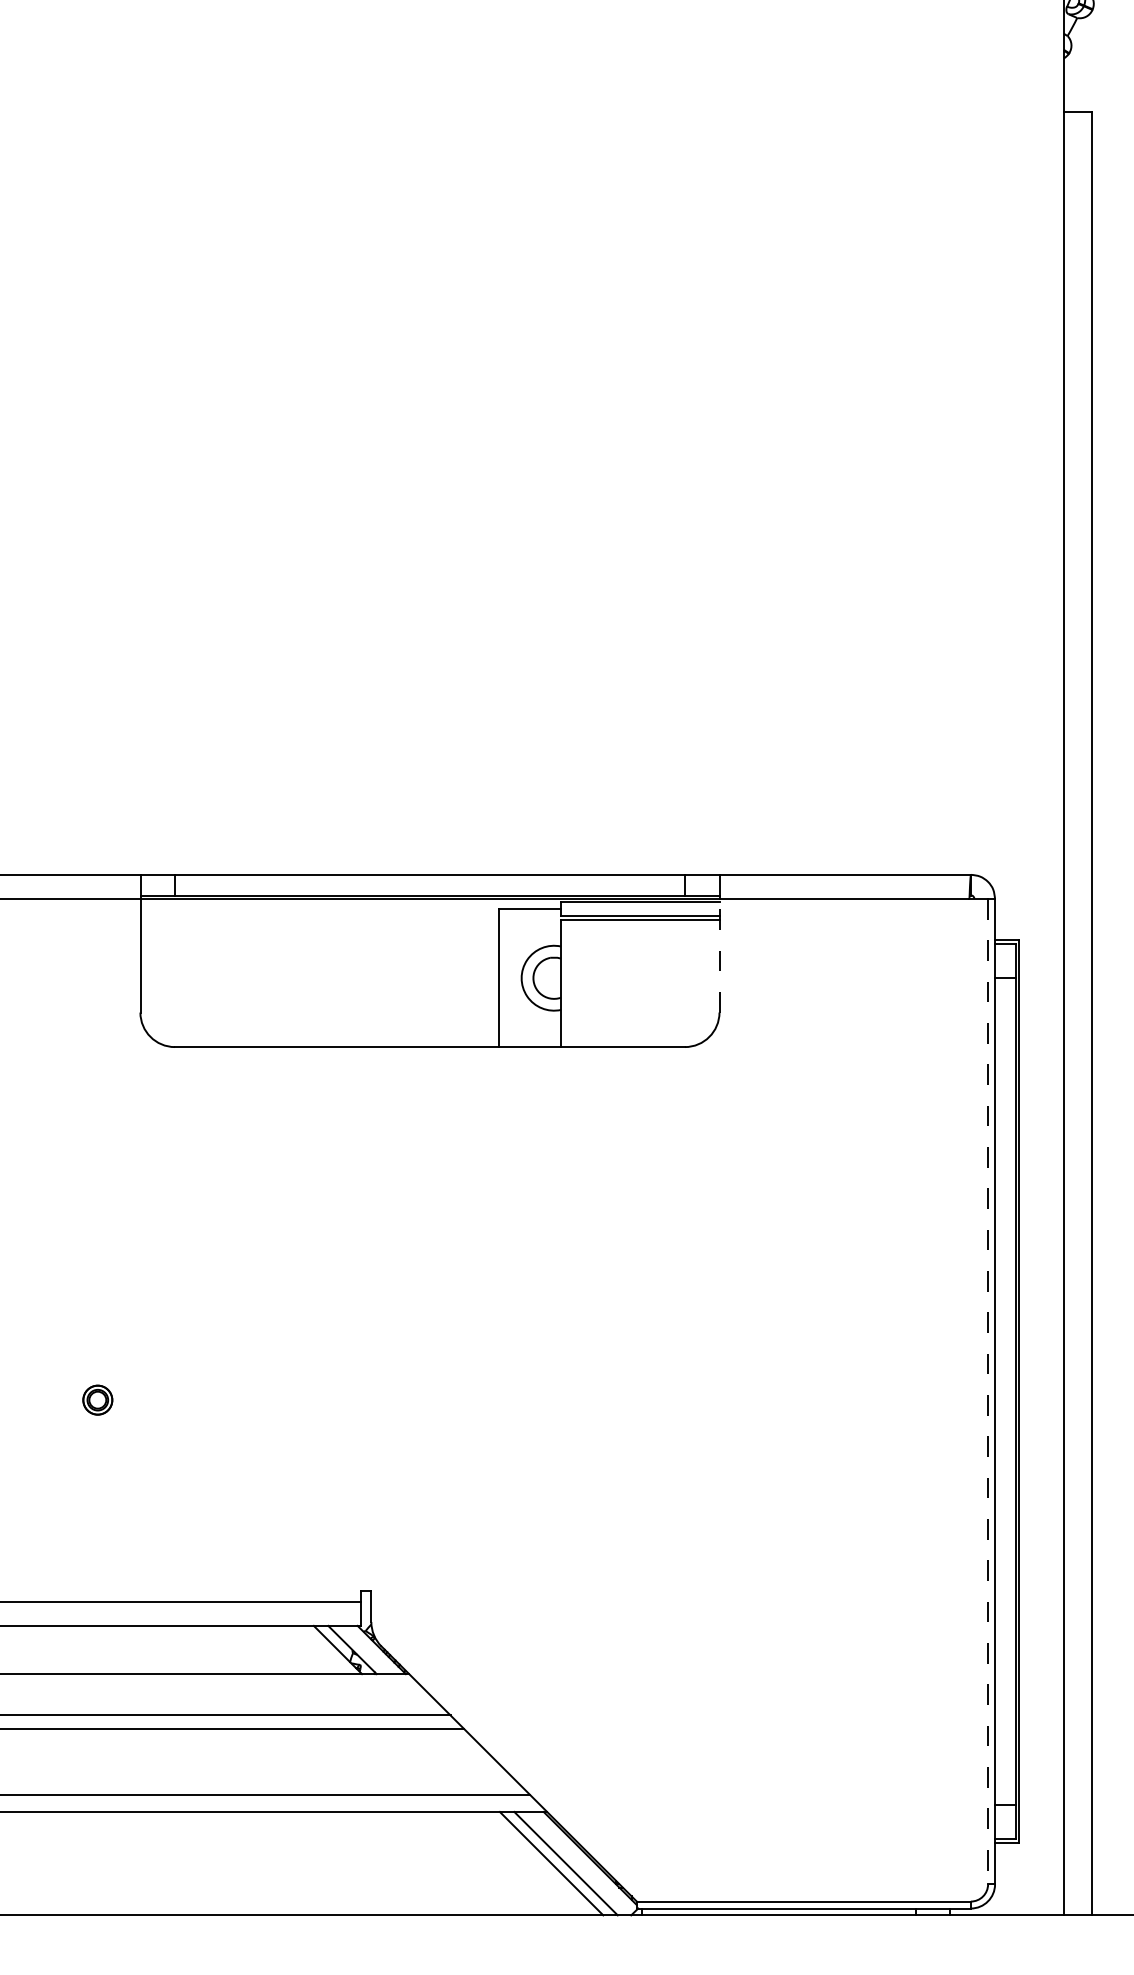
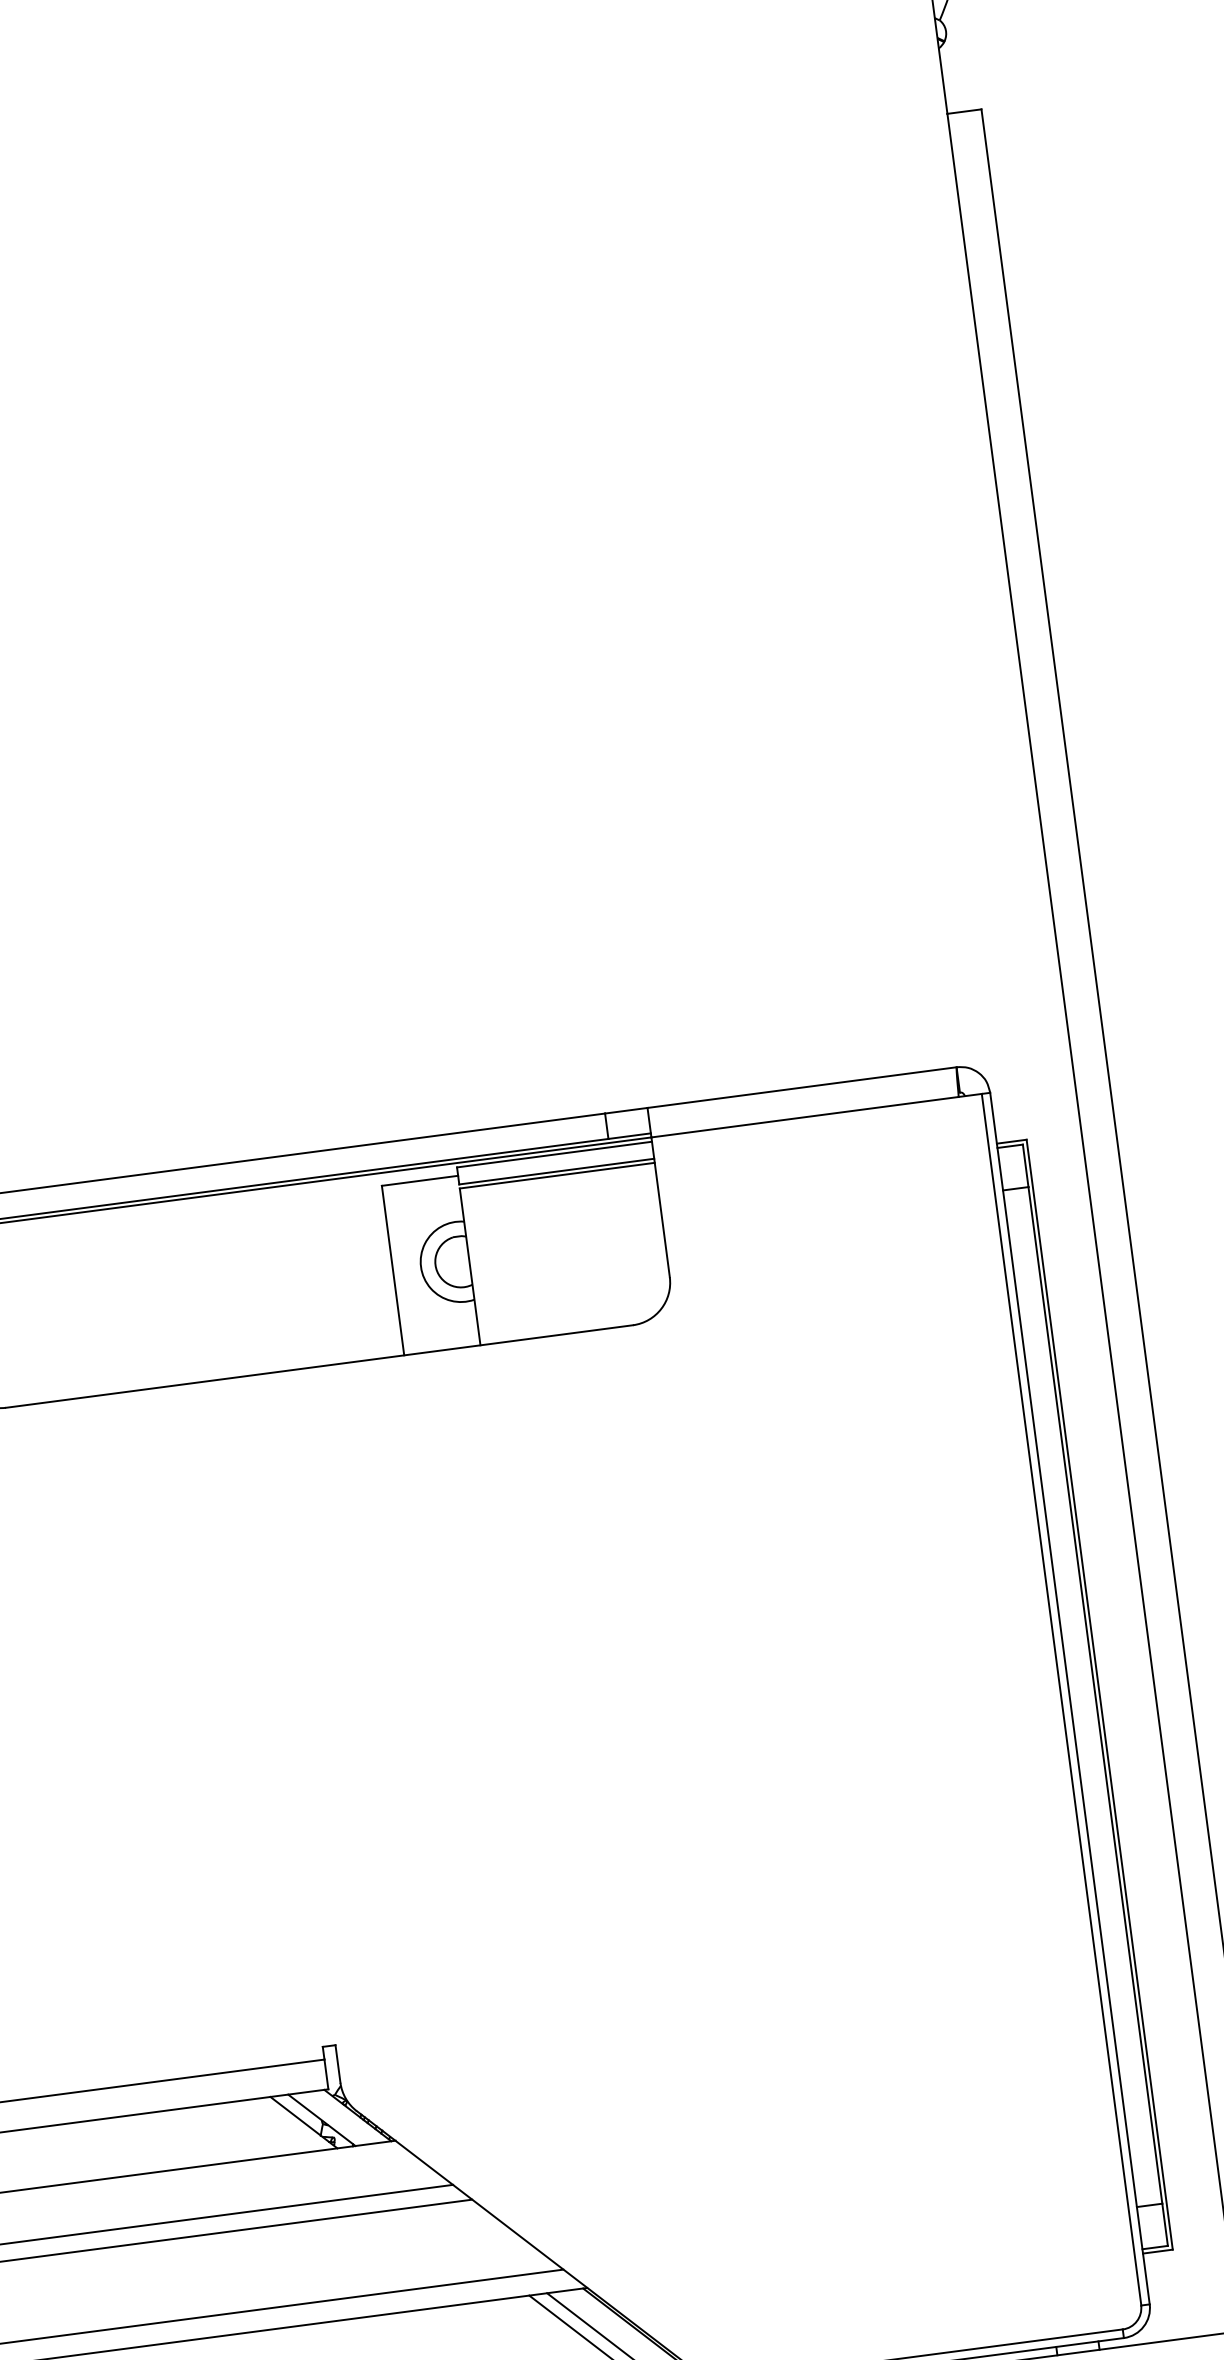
line: (719, 955) -> (660, 1207), dashed -> solid
line: (988, 1391) -> (1061, 1699), dashed -> solid

